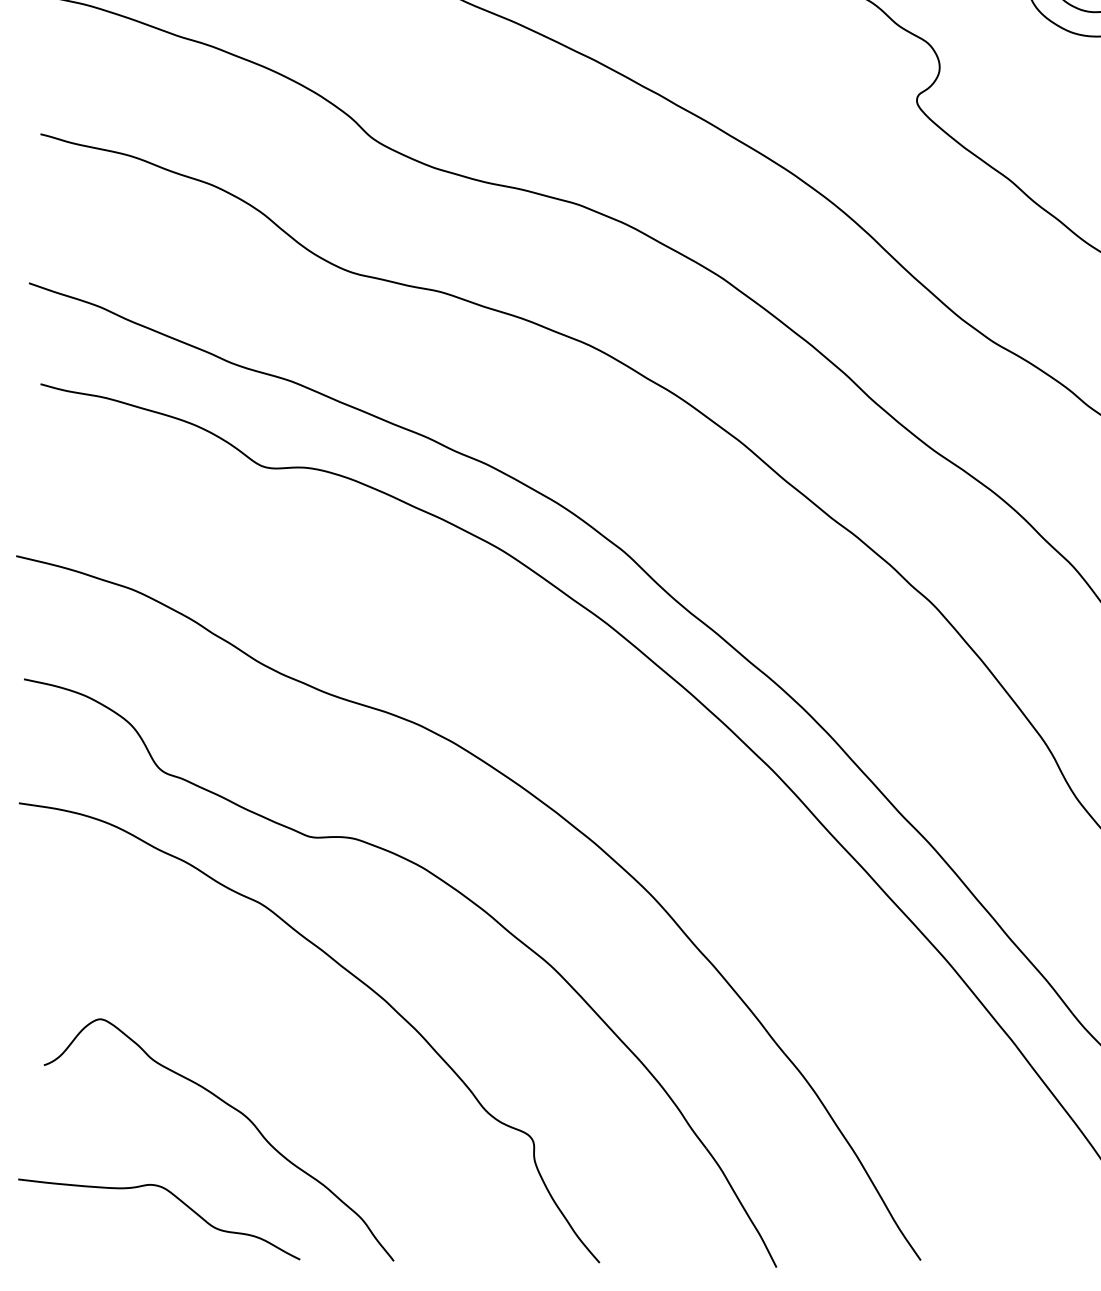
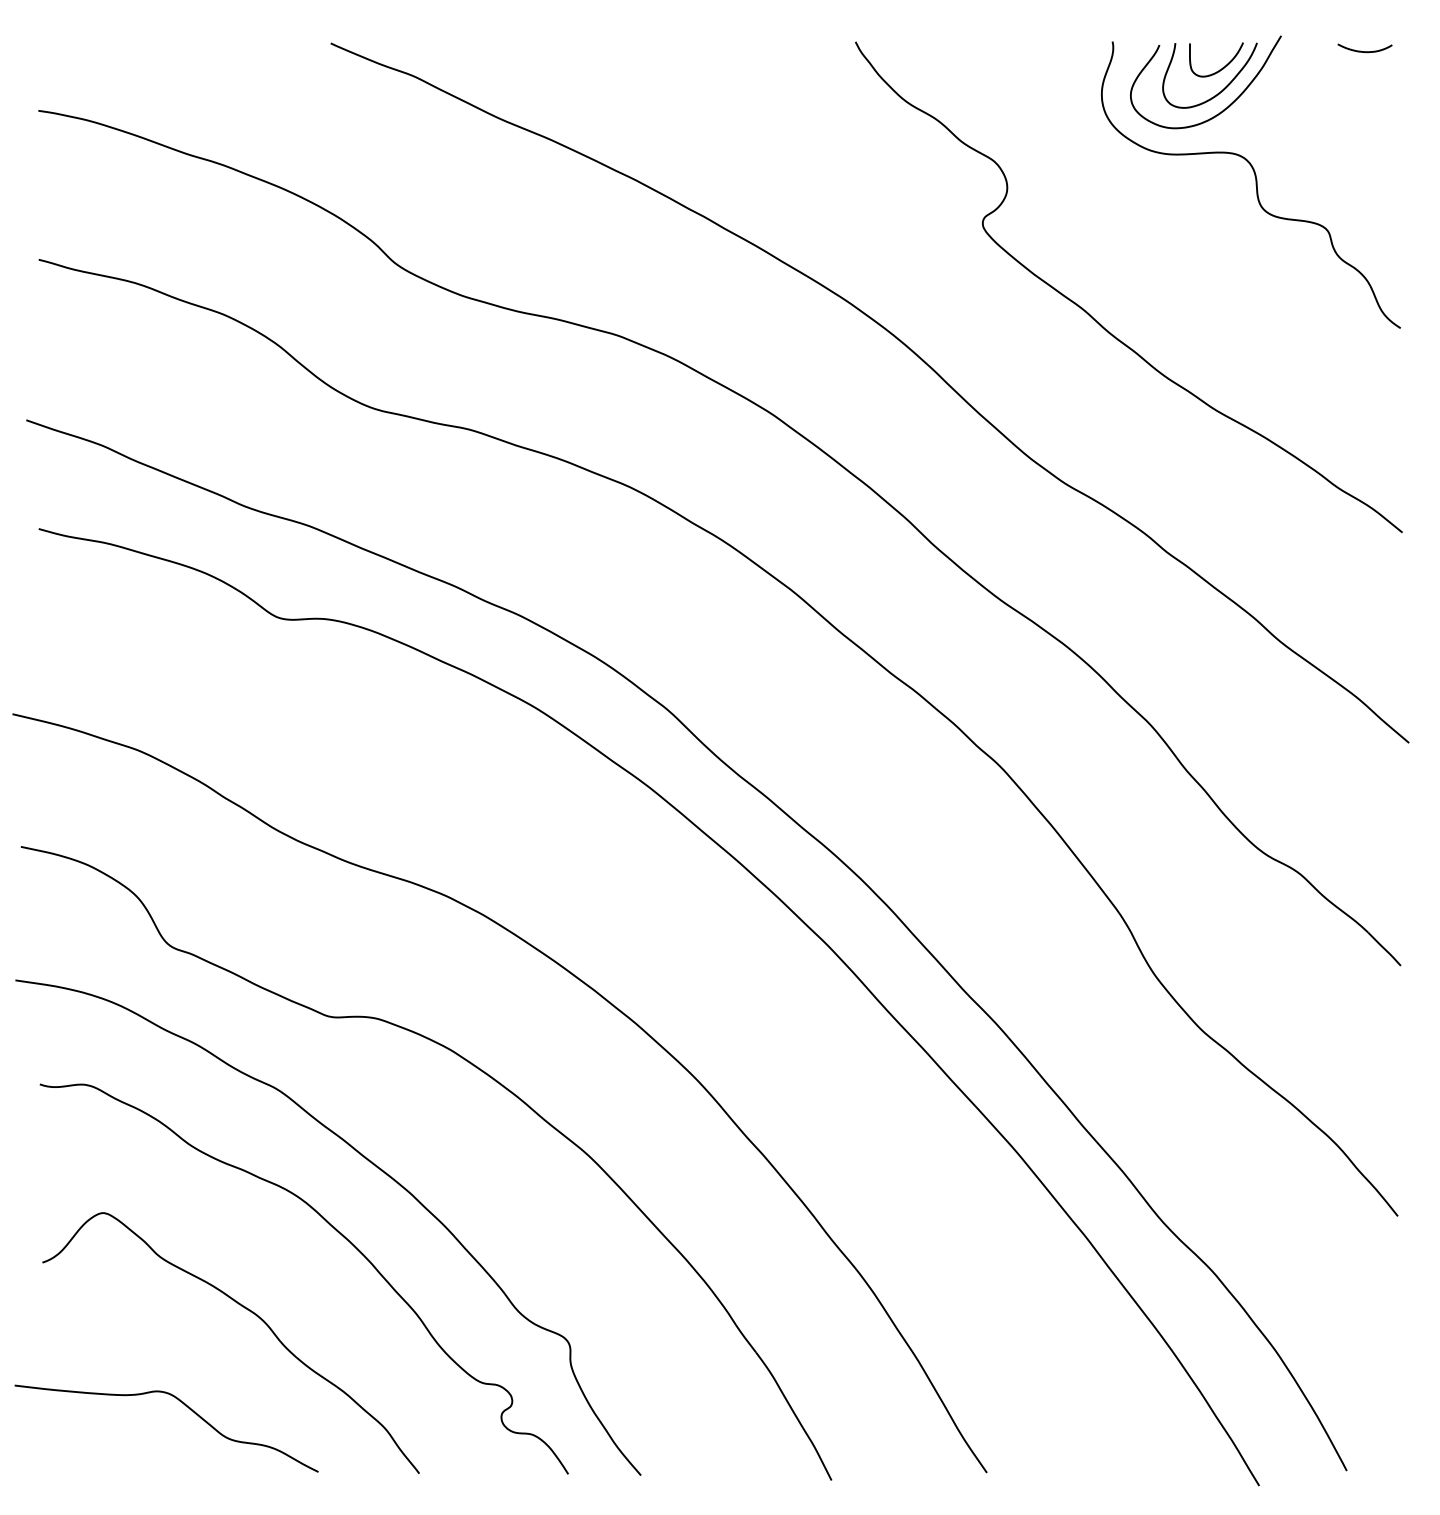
curve: (318, 1038) -> (338, 1233), added

